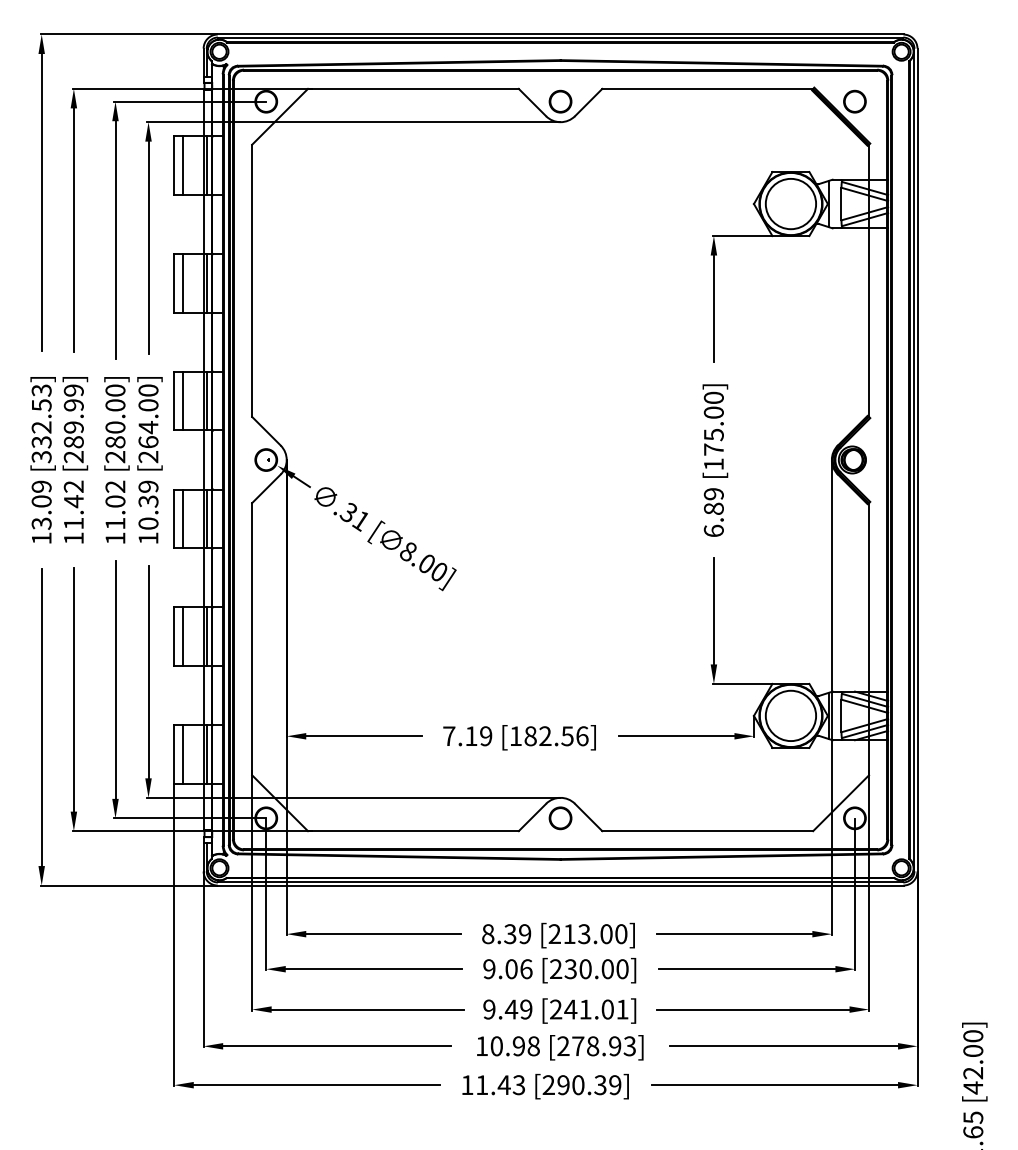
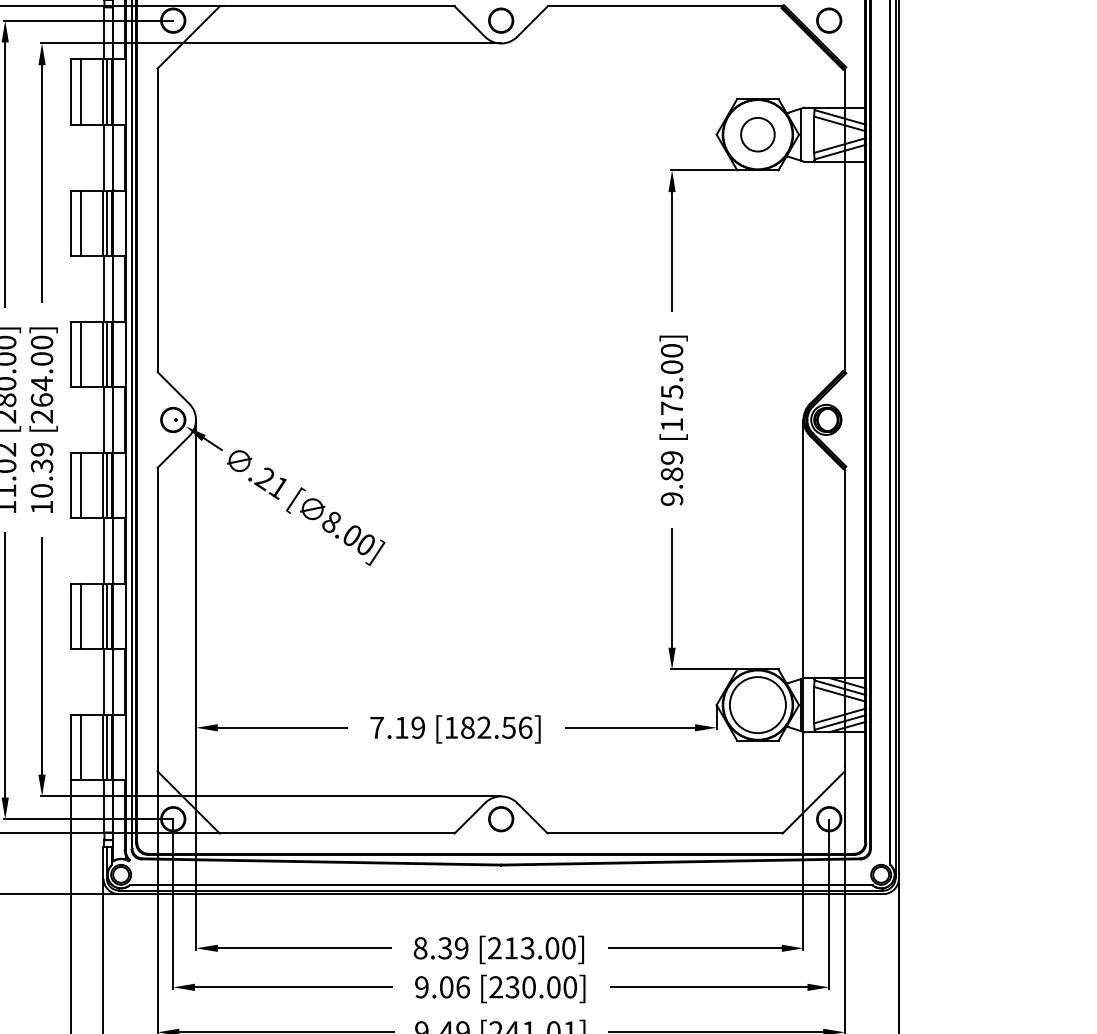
circle: (790, 203) -> (757, 134), size x0.6
text: (347, 513) -> (263, 479), .31 -> .21
text: (713, 530) -> (671, 498), 6.89 -> 9.89

